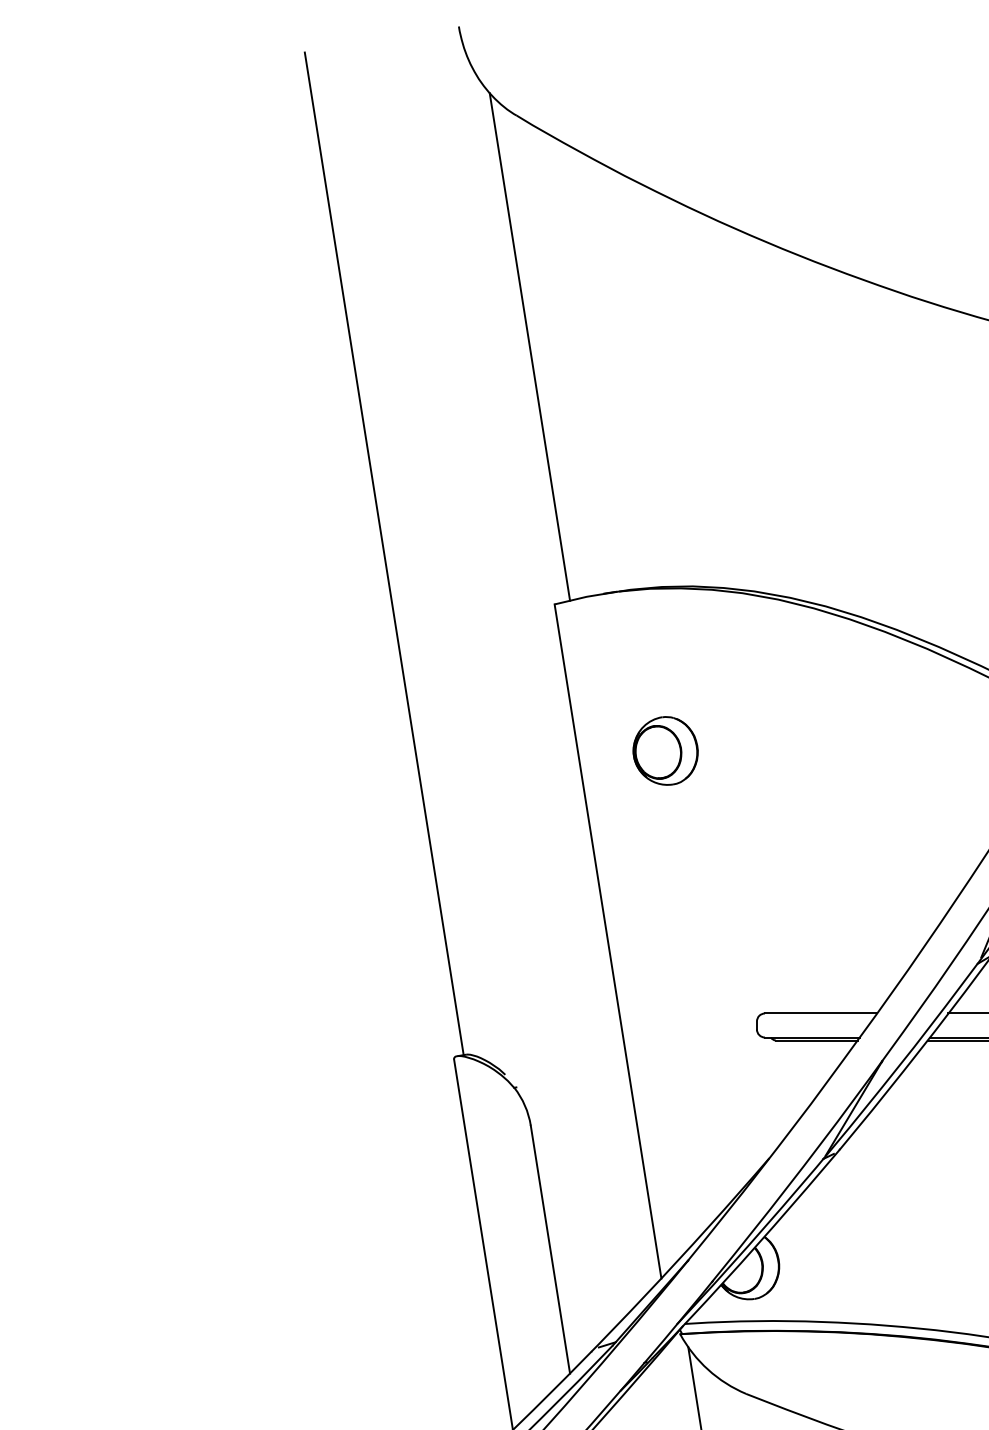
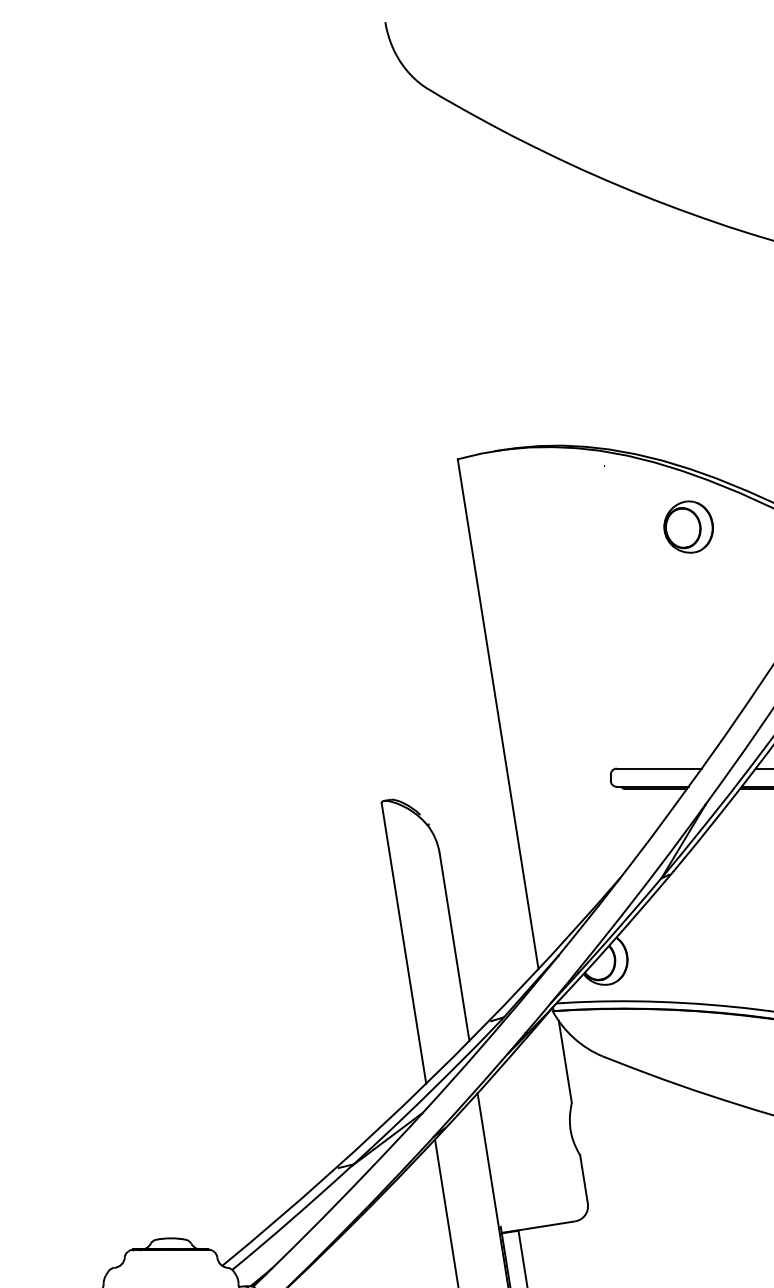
line: (529, 346) -> (438, 264), removed
line: (383, 553) -> (328, 420), removed
part: (665, 750) -> (688, 526), moved

